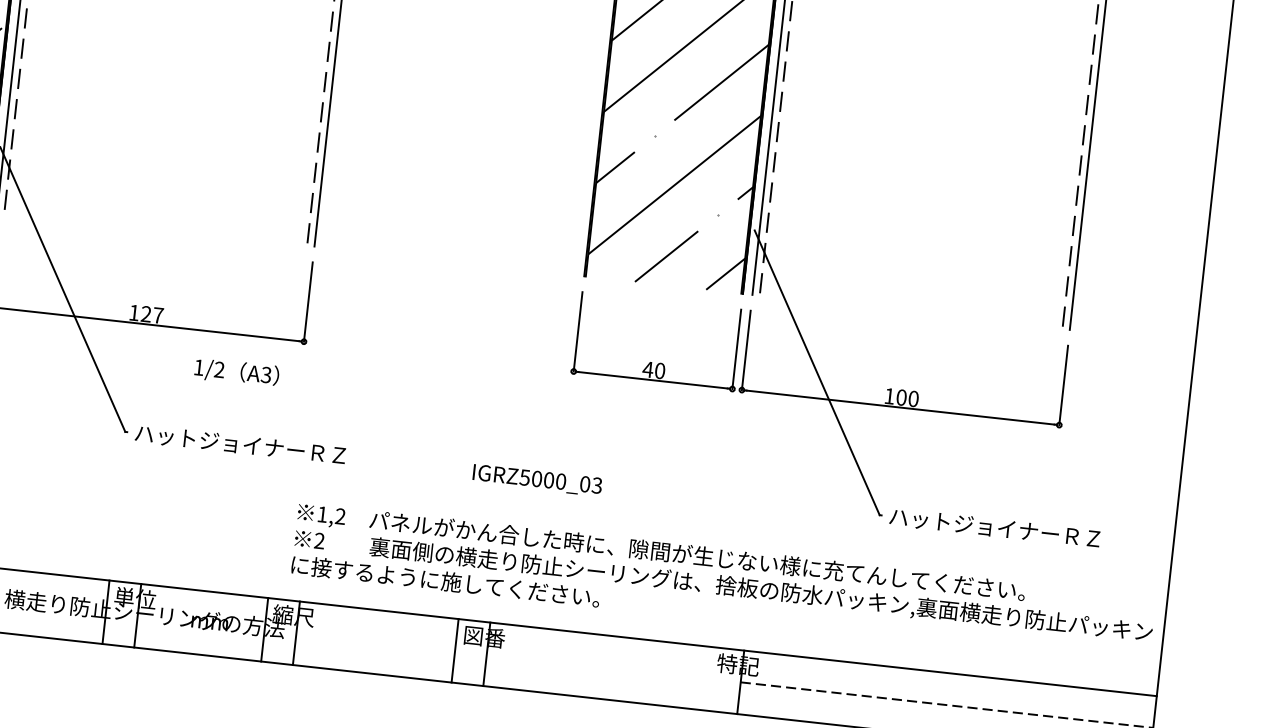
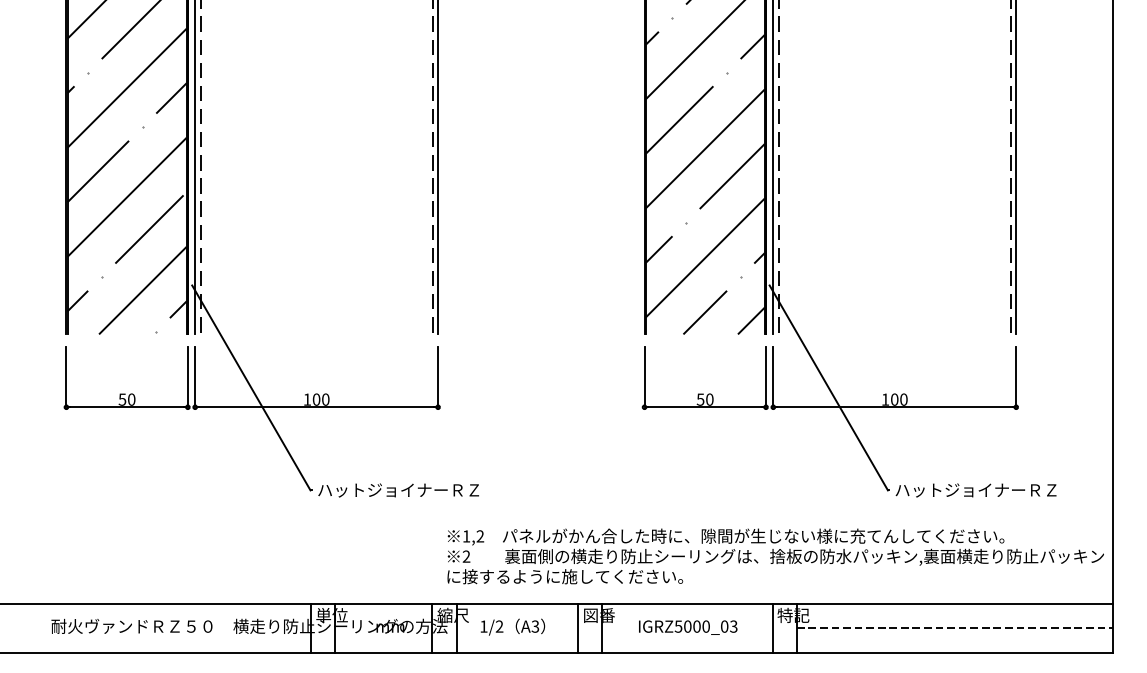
text: (151, 314) -> (320, 399), 127 -> 100
text: (647, 369) -> (700, 399), 40 -> 50
text: (236, 371) -> (512, 626), moved
text: (537, 480) -> (688, 627), moved
line: (708, 678) -> (772, 628), added

